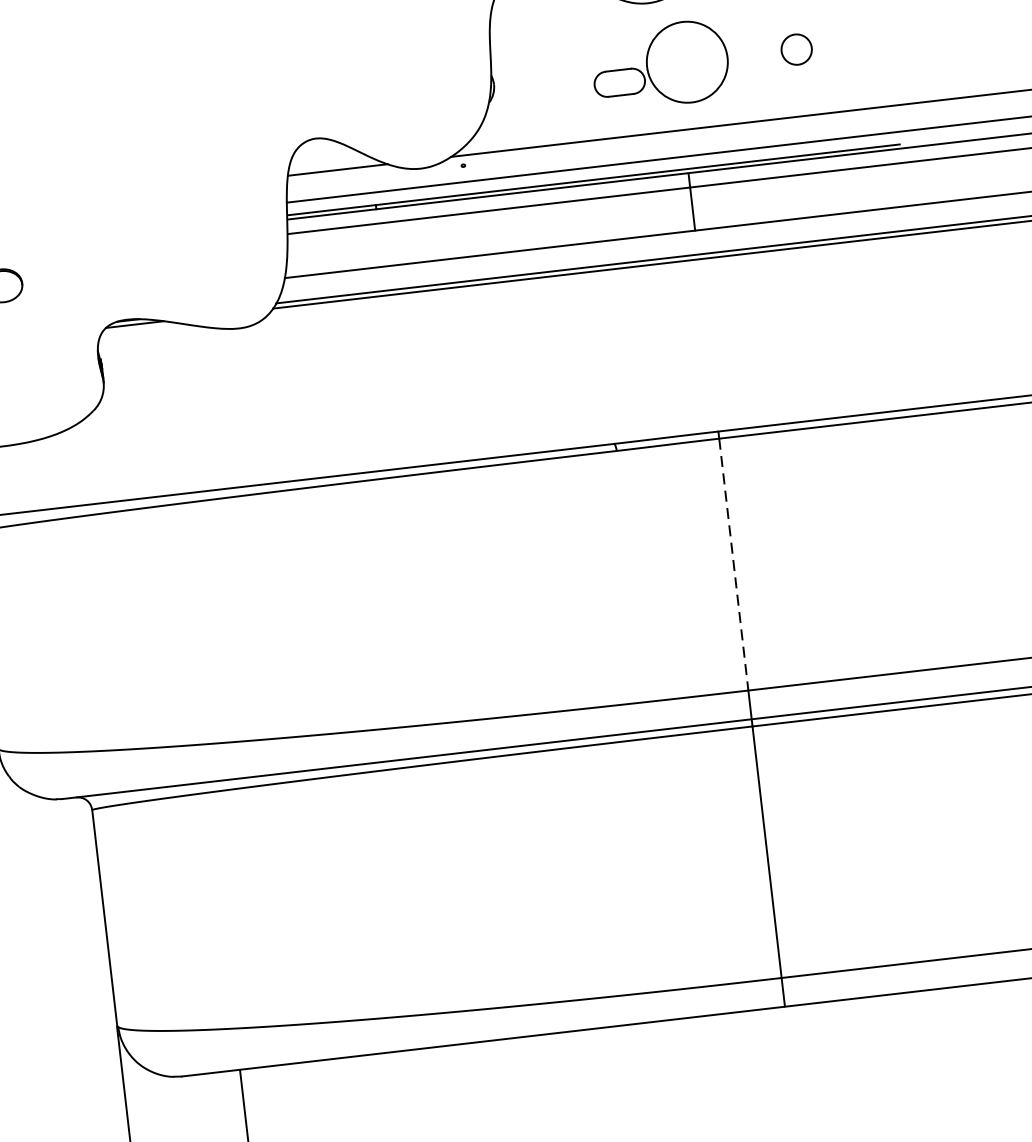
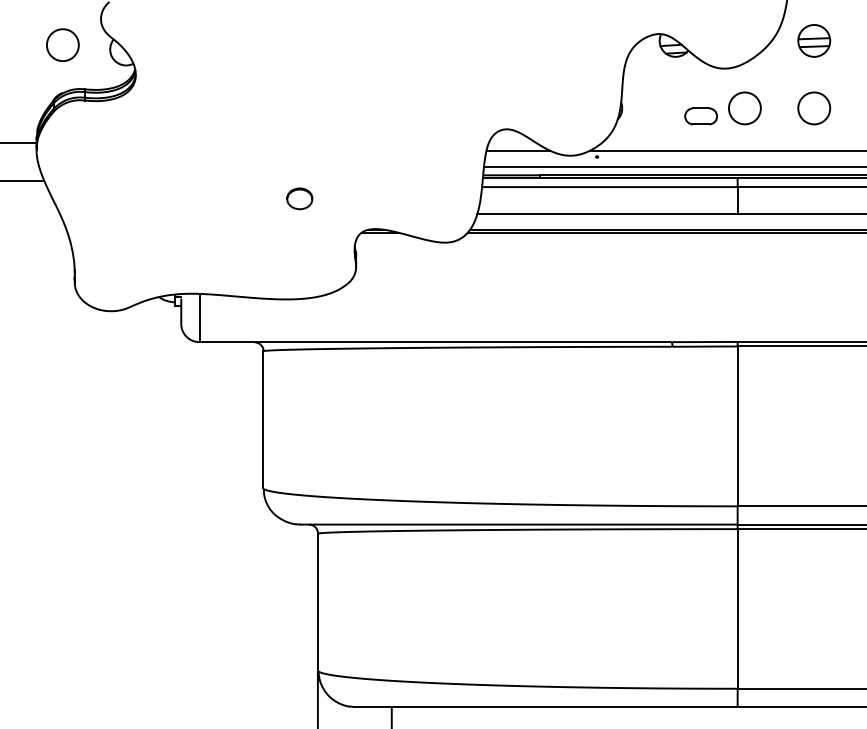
circle: (796, 49) -> (814, 108), size x1.67
circle: (686, 62) -> (744, 108), size x0.62
line: (733, 564) -> (737, 426), dashed -> solid

